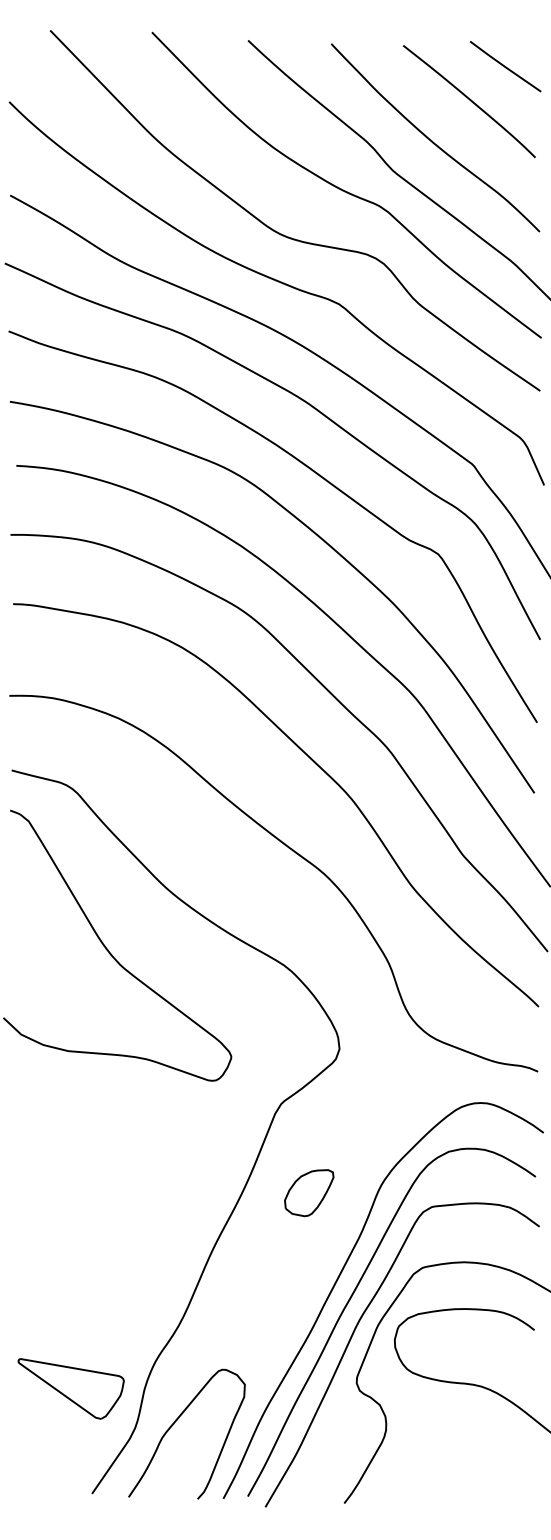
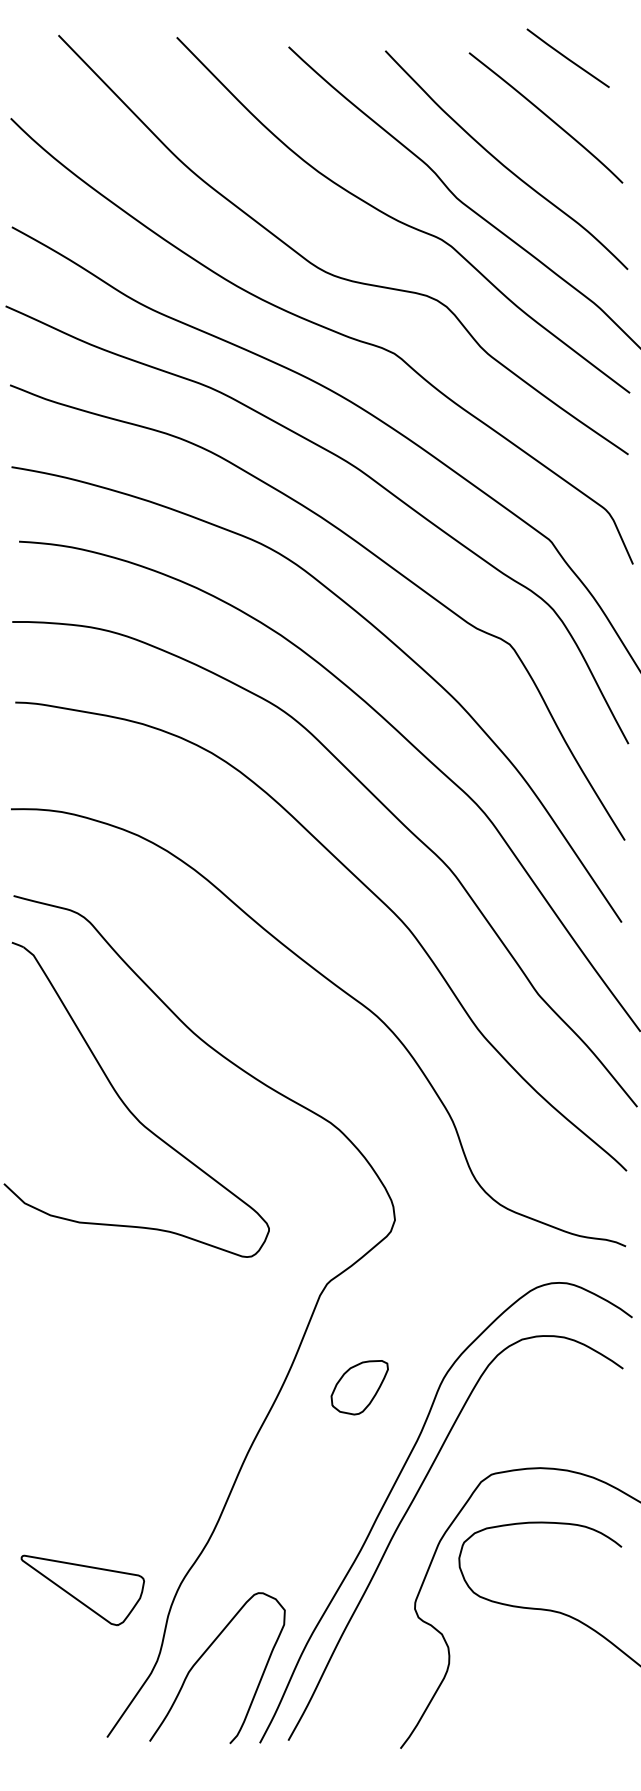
line: (505, 65) -> (567, 57), moved
curve: (352, 1336) -> (410, 1554), removed
part: (70, 1388) -> (82, 1590), moved

